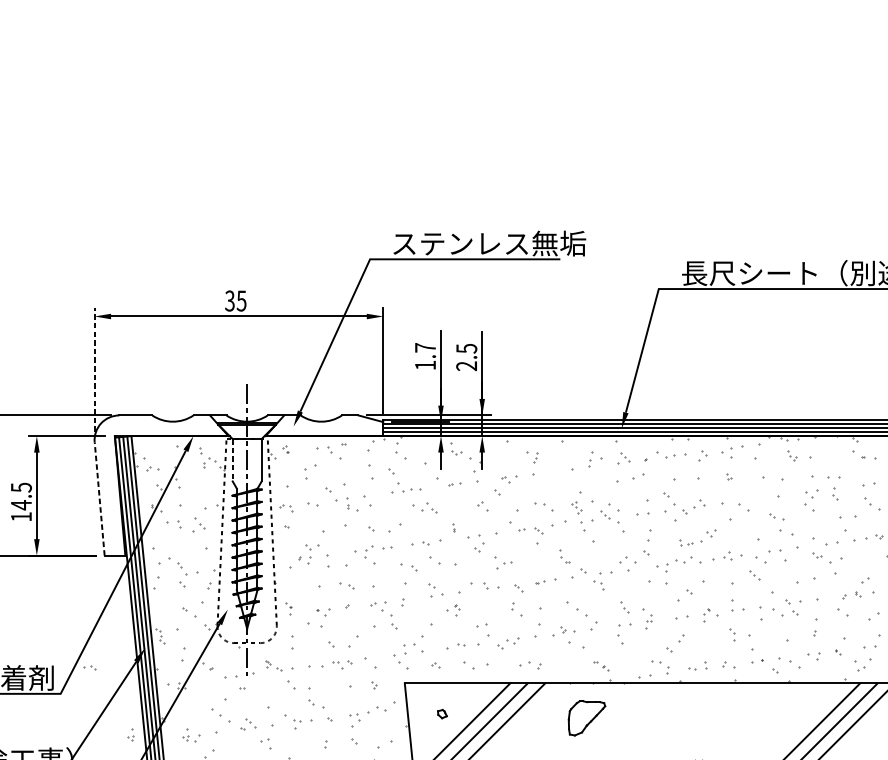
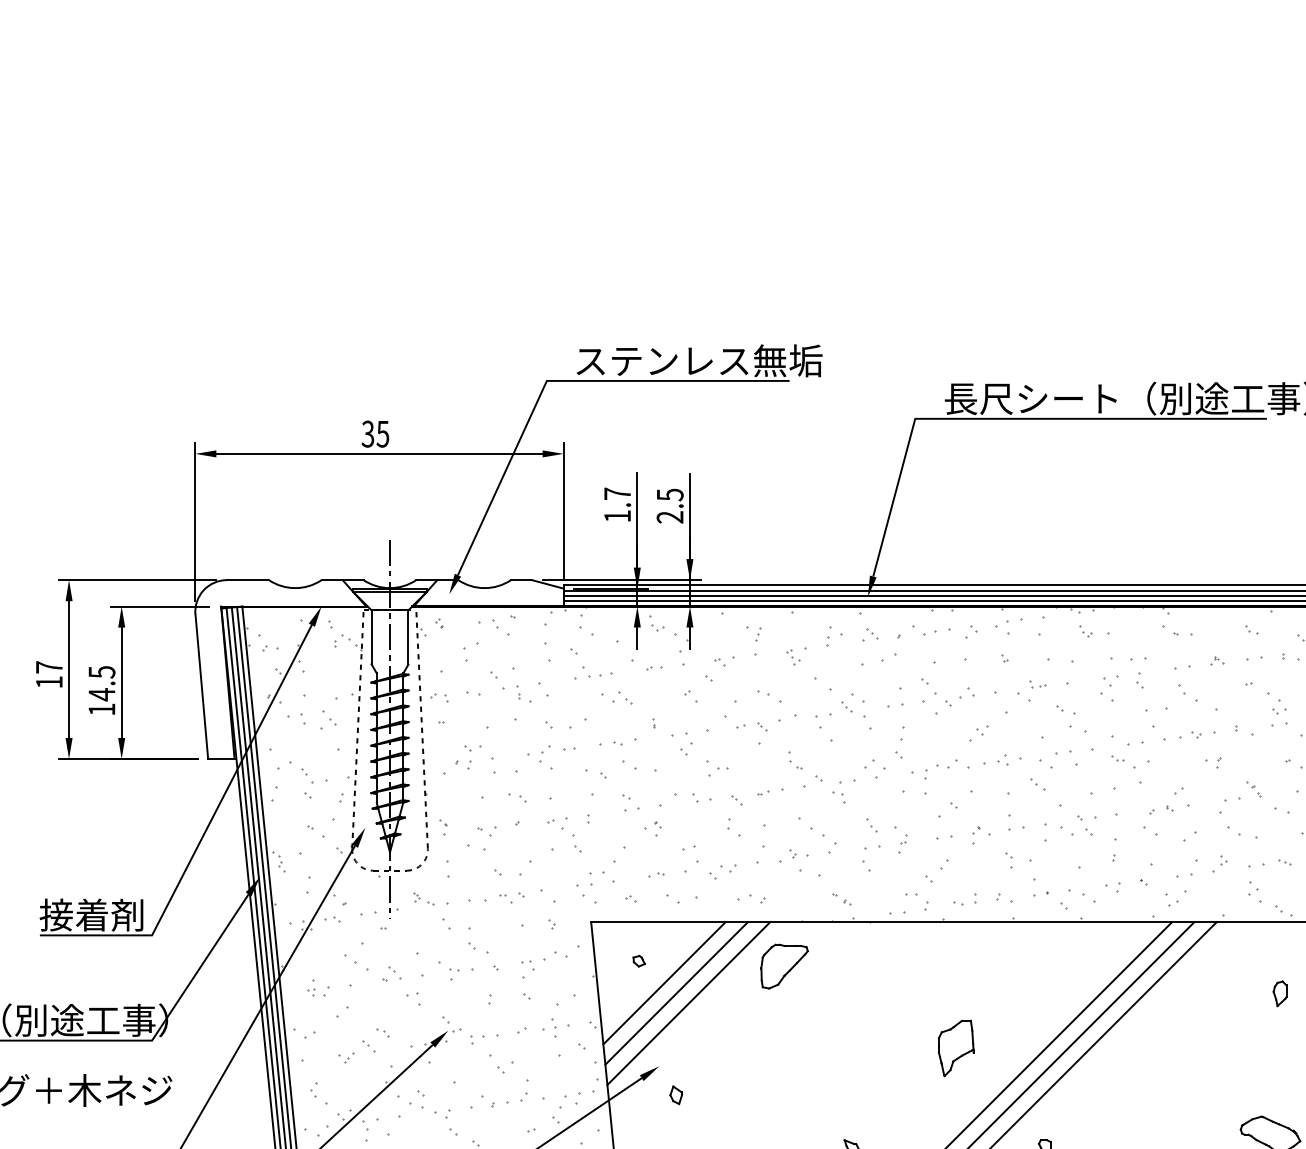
line: (94, 370) -> (195, 522), dashed -> solid
line: (232, 460) -> (371, 637), dashed -> solid
line: (99, 498) -> (201, 686), dashed -> solid
part: (577, 508) -> (793, 657), moved
part: (685, 542) -> (1037, 684), moved
part: (456, 646) -> (656, 874), size x0.62
part: (90, 668) -> (332, 919), moved
part: (586, 718) -> (784, 966), moved
part: (130, 734) -> (241, 987), removed

